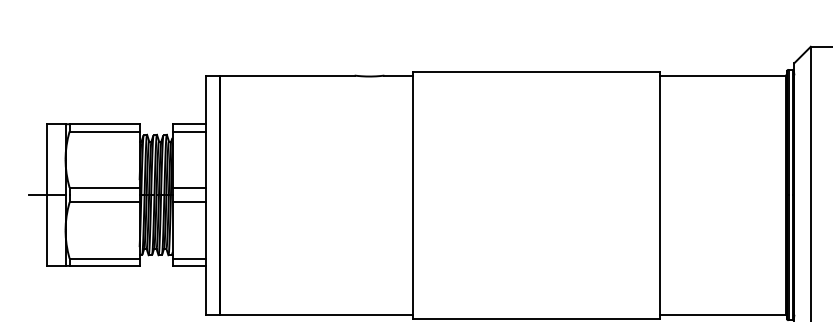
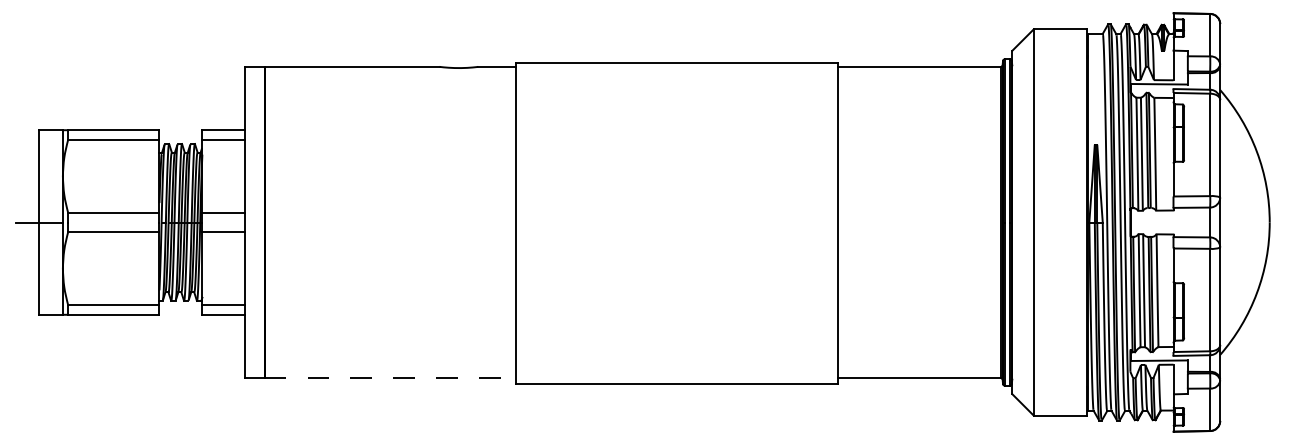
line: (317, 314) -> (390, 378), solid -> dashed

